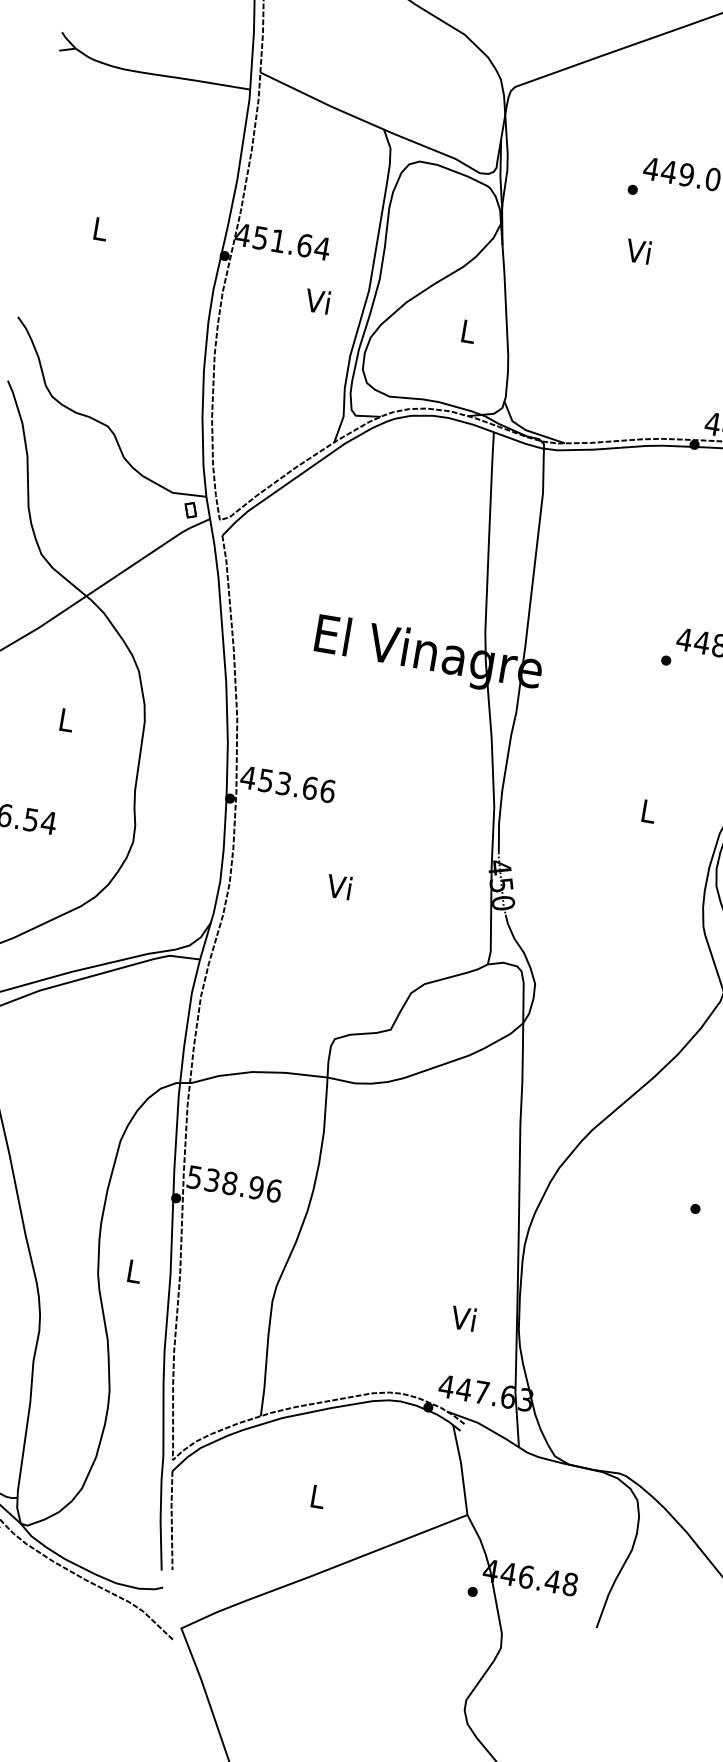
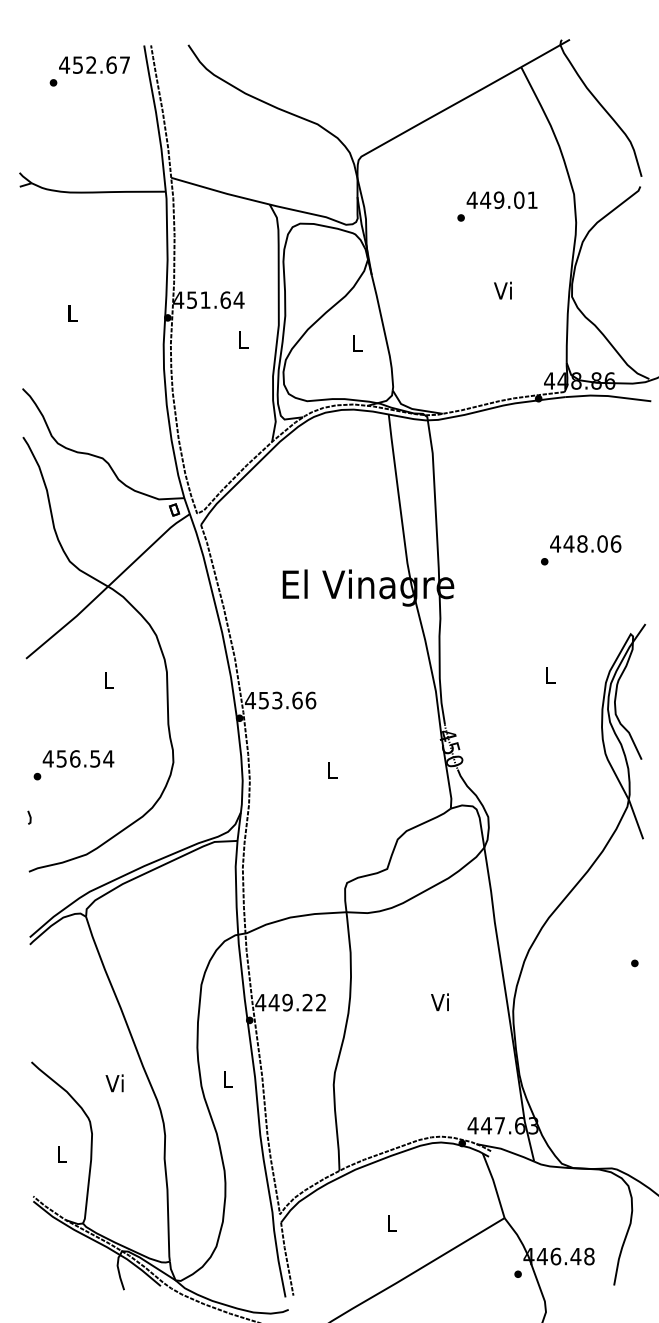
text: (637, 250) -> (502, 290), moved
text: (316, 300) -> (241, 339), Vi -> L
text: (339, 886) -> (331, 769), Vi -> L
text: (233, 1183) -> (290, 1002), 538.96 -> 449.22
text: (462, 1318) -> (439, 1002), moved

